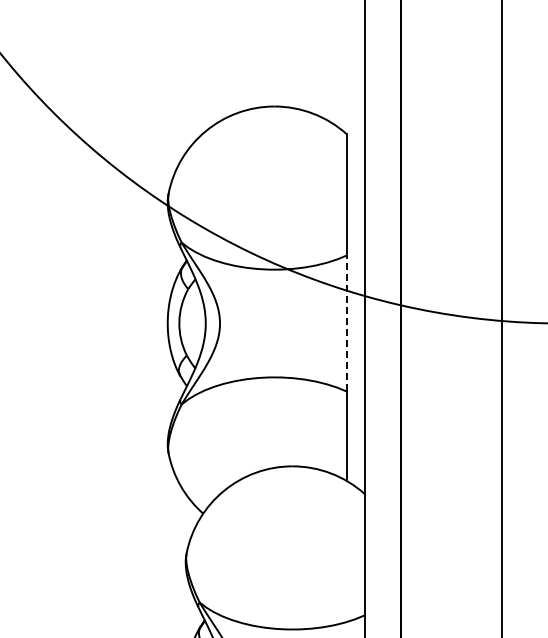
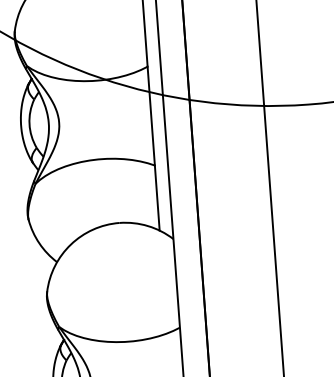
line: (346, 323) -> (151, 116), dashed -> solid

